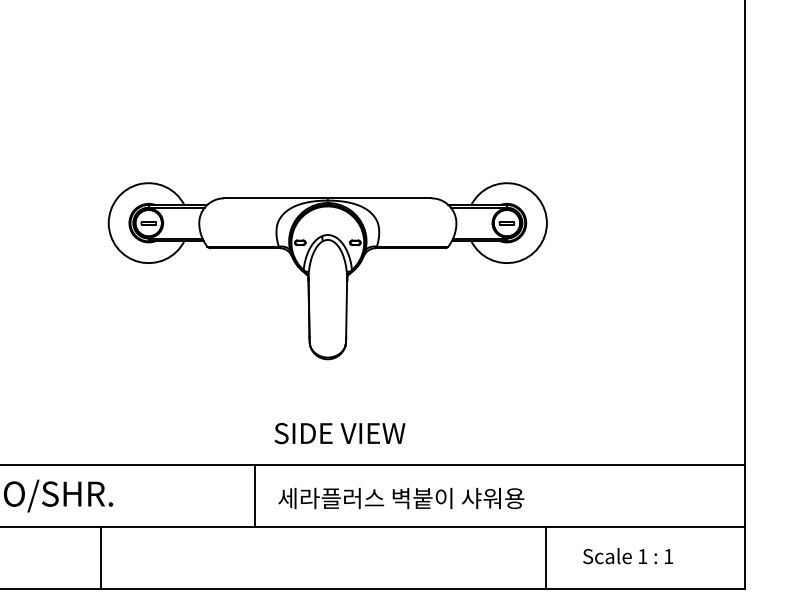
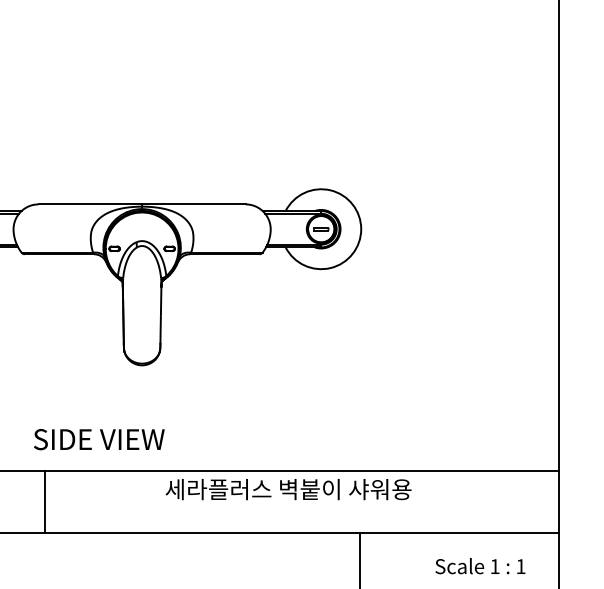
text: (339, 433) -> (98, 439), moved
line: (254, 495) -> (44, 501), moved
text: (401, 498) -> (288, 489), moved
text: (627, 556) -> (479, 566), moved

